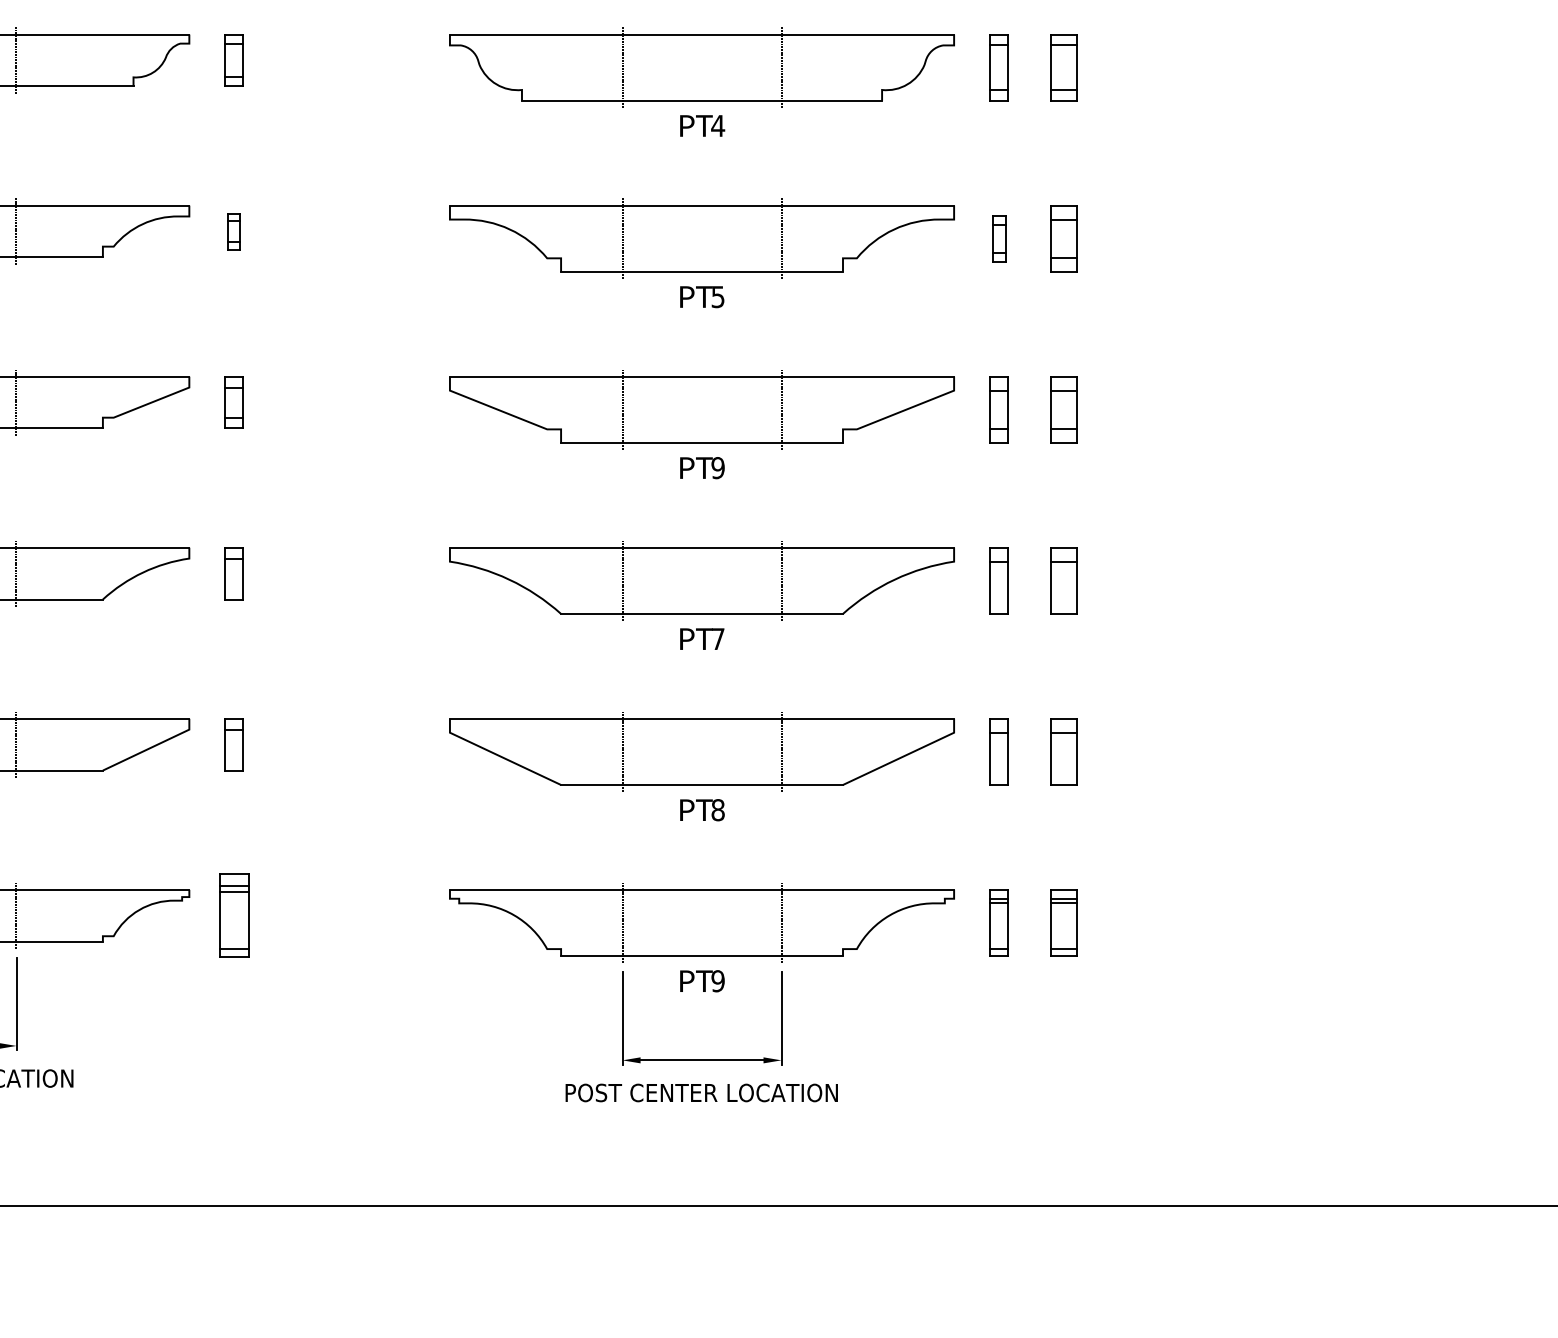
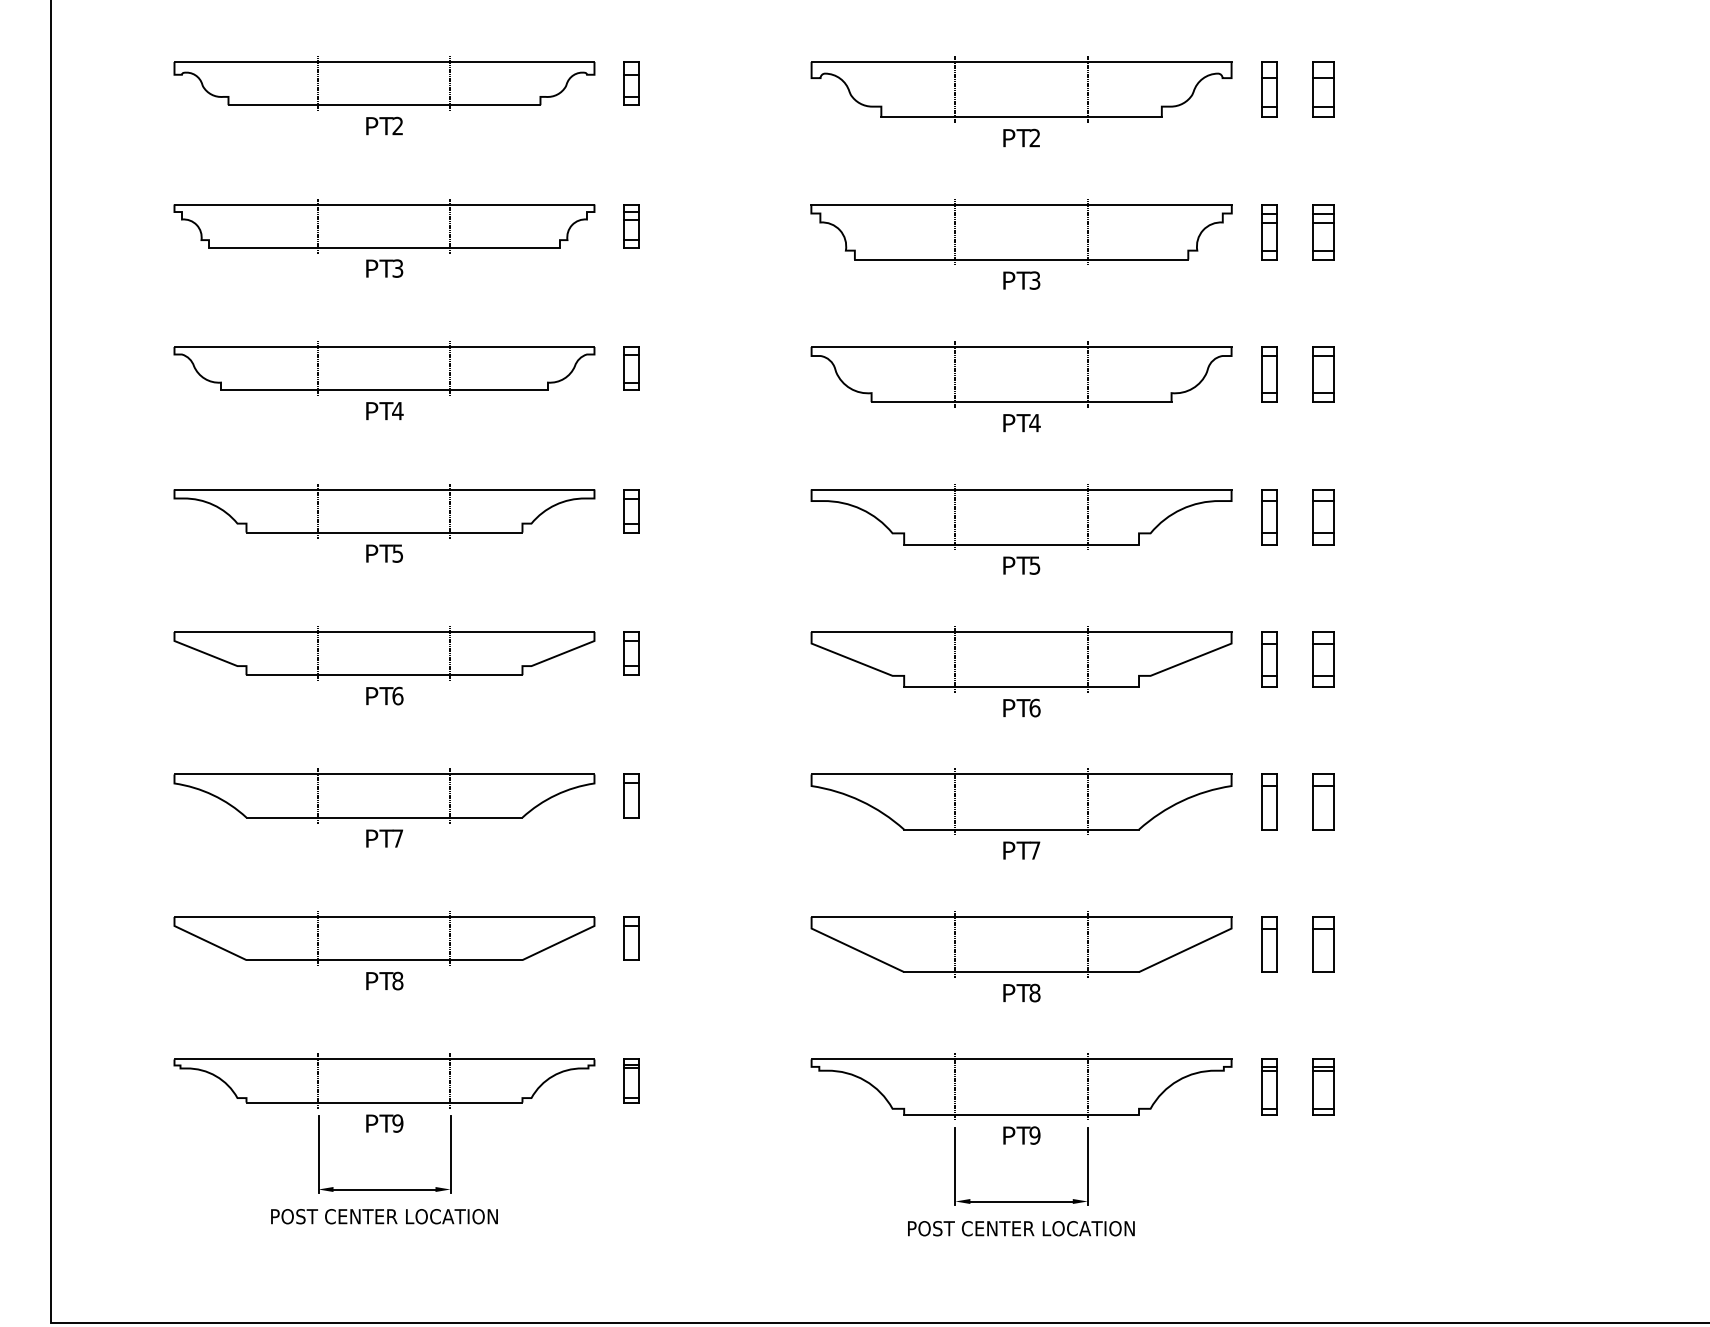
part: (233, 232) -> (631, 511), size x1.43
part: (999, 239) -> (1269, 517), size x1.43
text: (717, 467) -> (1034, 707), 9 -> 6
part: (233, 915) -> (631, 1080), size x0.62

